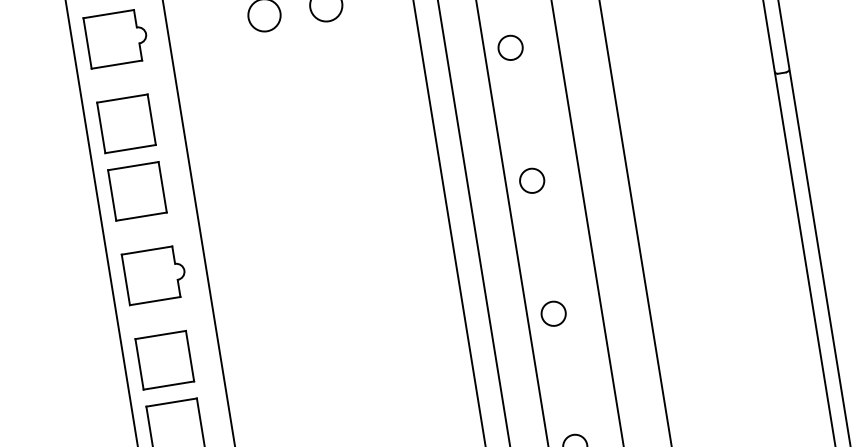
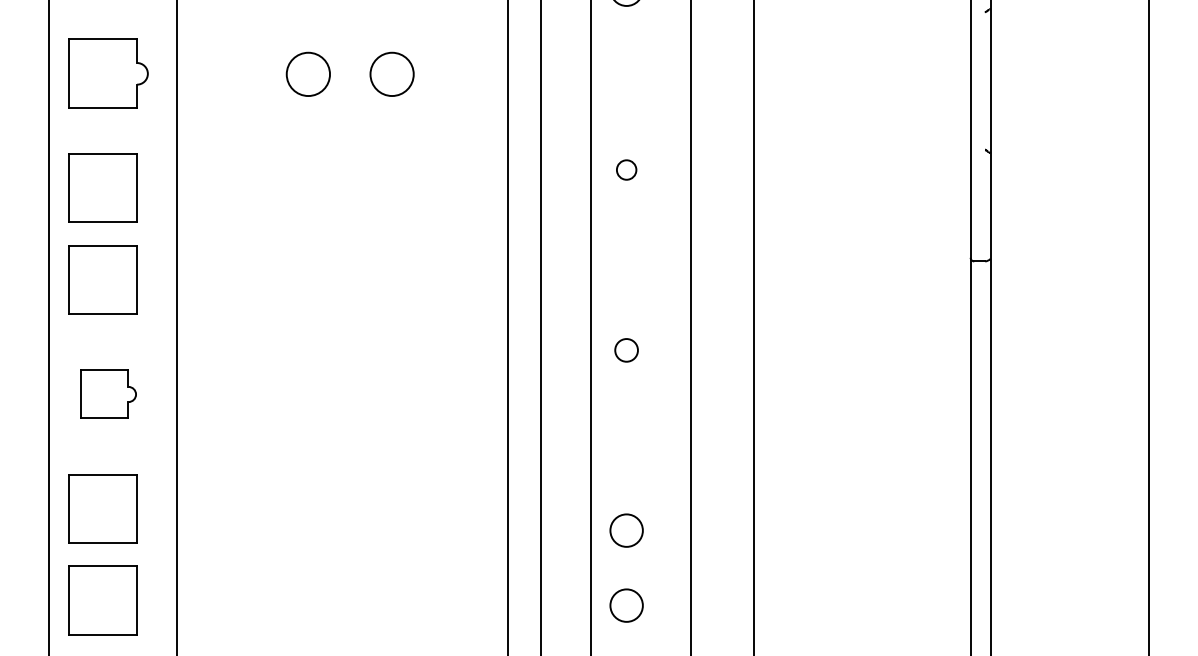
circle: (510, 47) -> (626, 169), size x0.6
circle: (532, 180) -> (626, 350), size x0.7
part: (155, 275) -> (108, 394), size x0.7
circle: (562, 369) -> (626, 605), added

